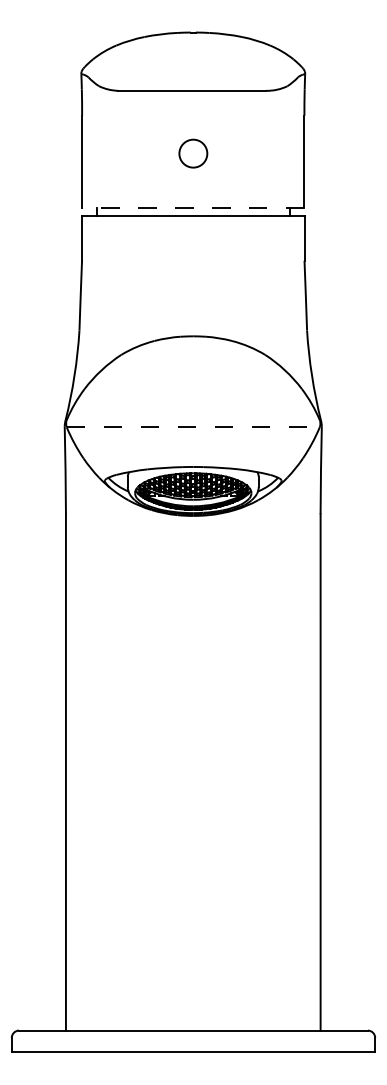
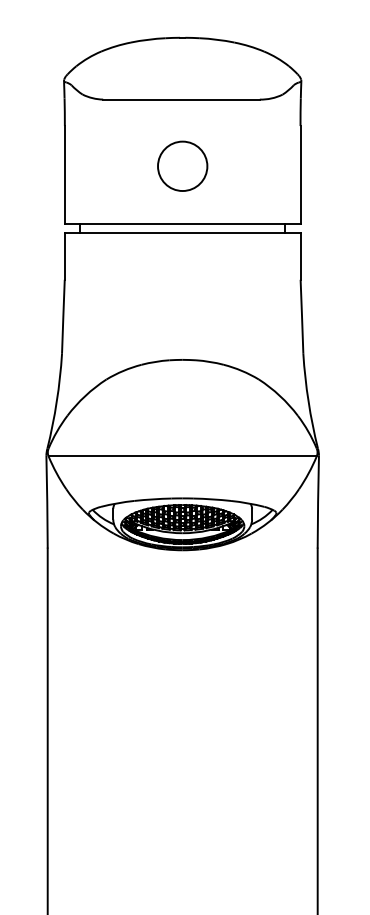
circle: (193, 153) -> (182, 166), size x1.67
line: (192, 208) -> (181, 224), dashed -> solid
line: (193, 427) -> (182, 456), dashed -> solid

